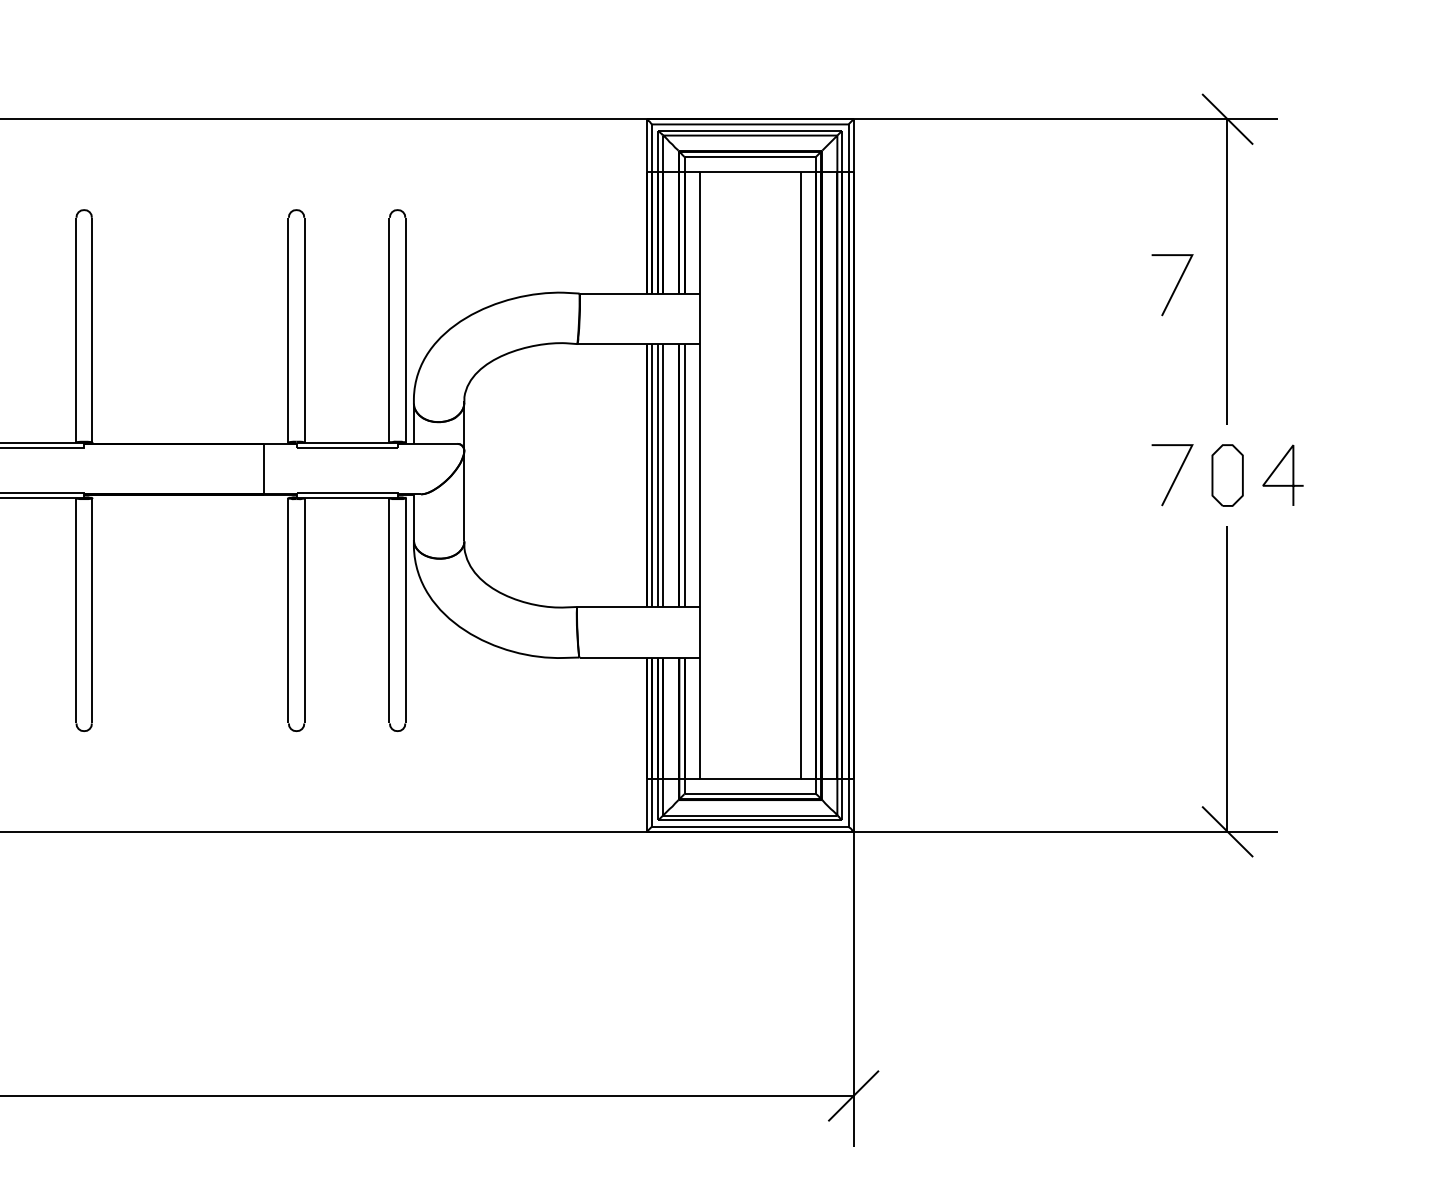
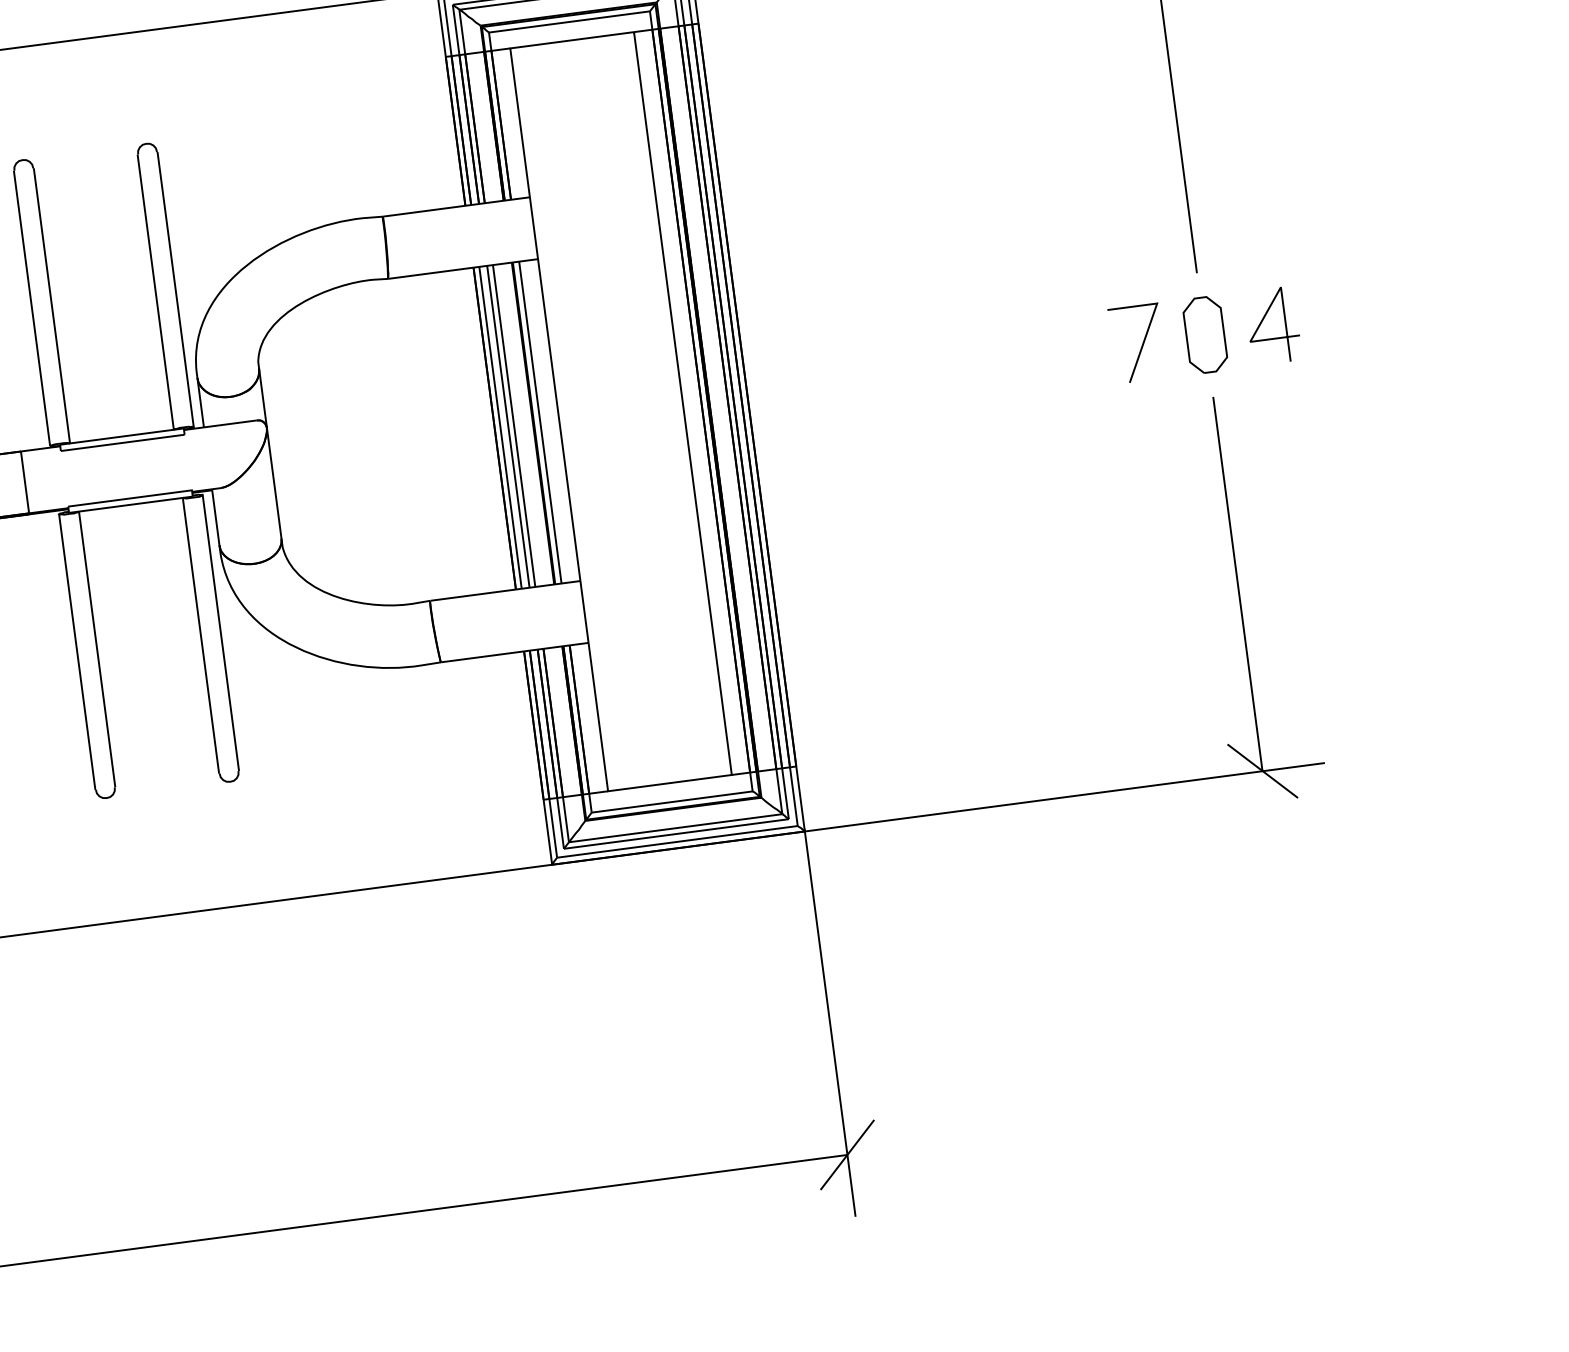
curve: (1175, 286) -> (1111, 111), removed

